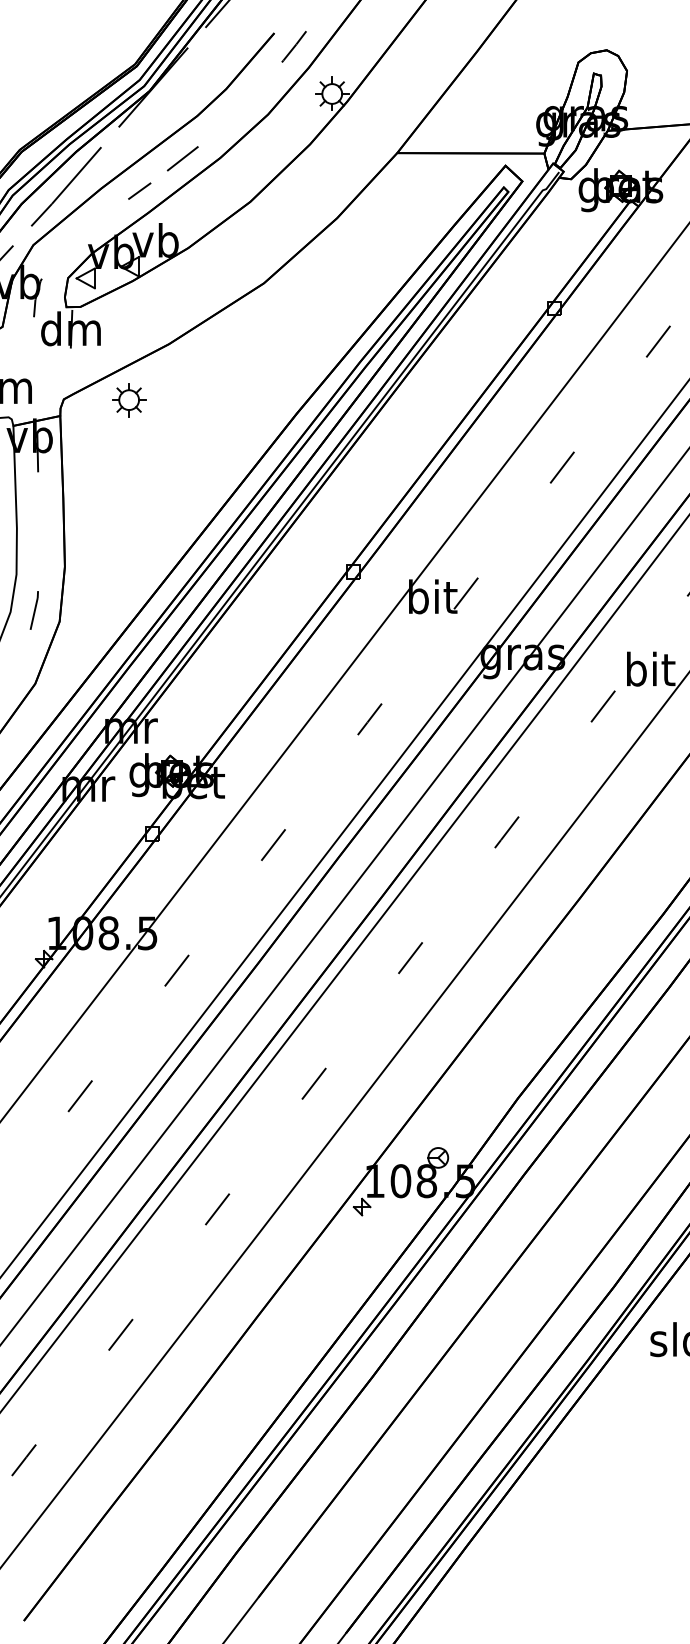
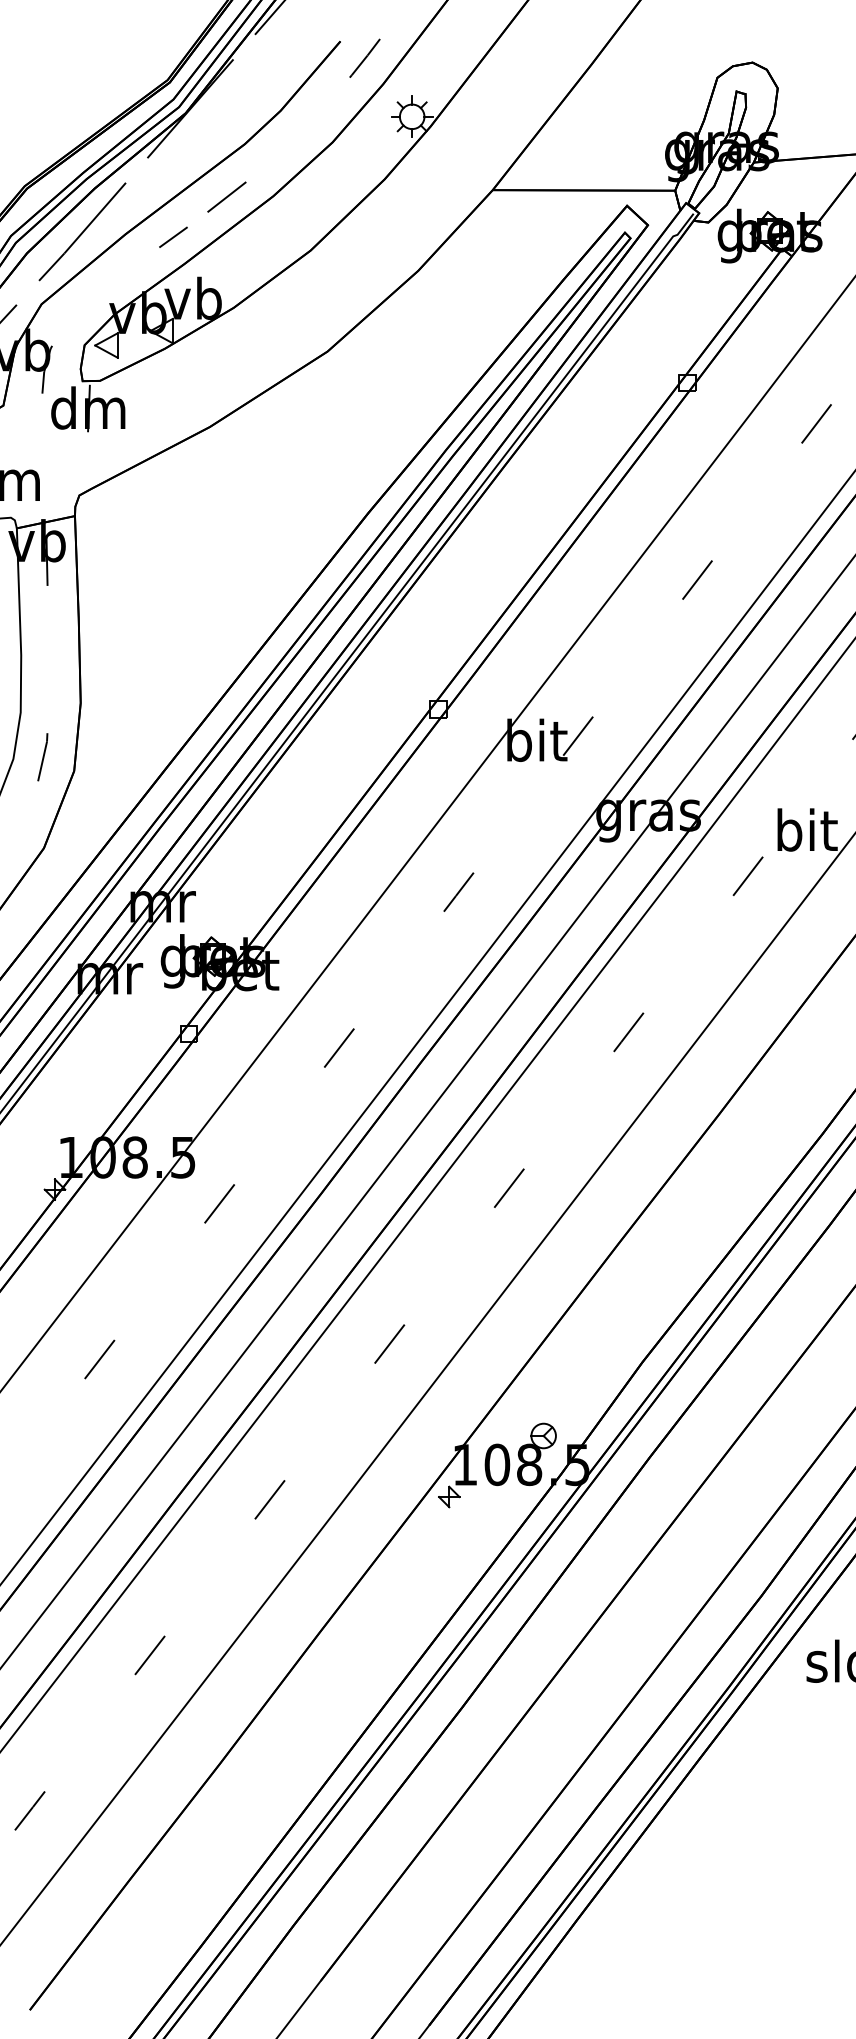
part: (129, 400) -> (160, 496), removed

